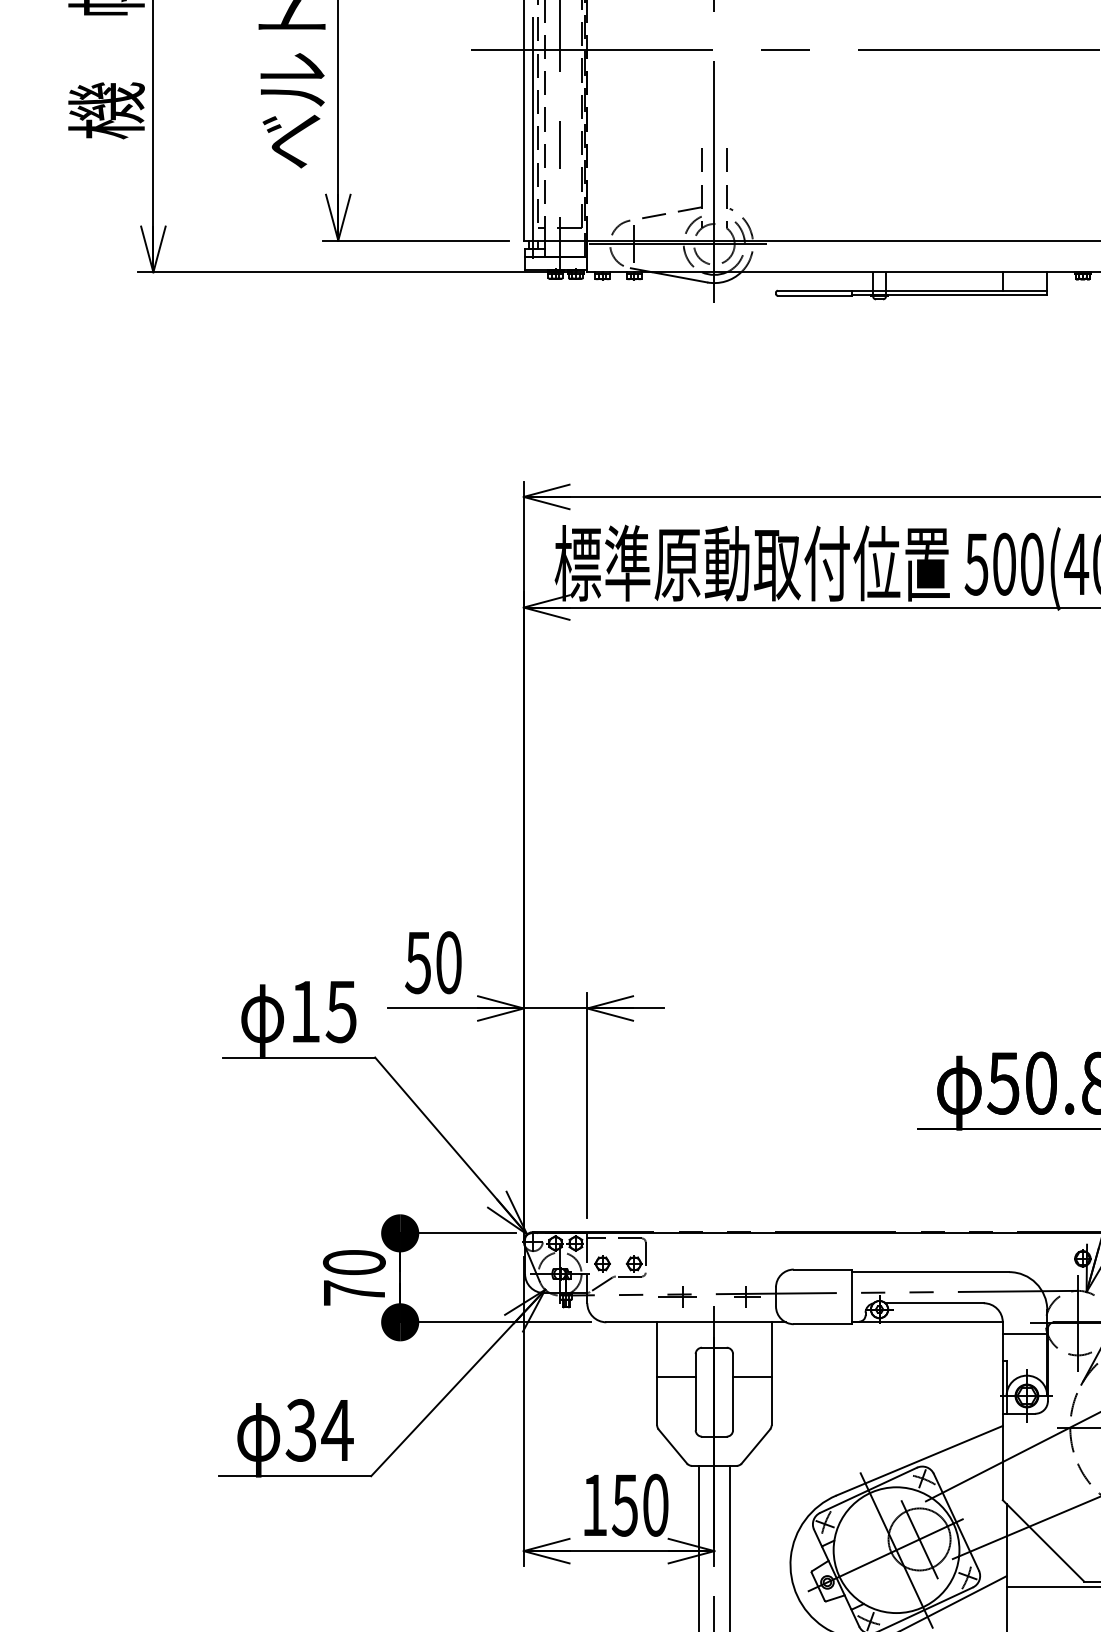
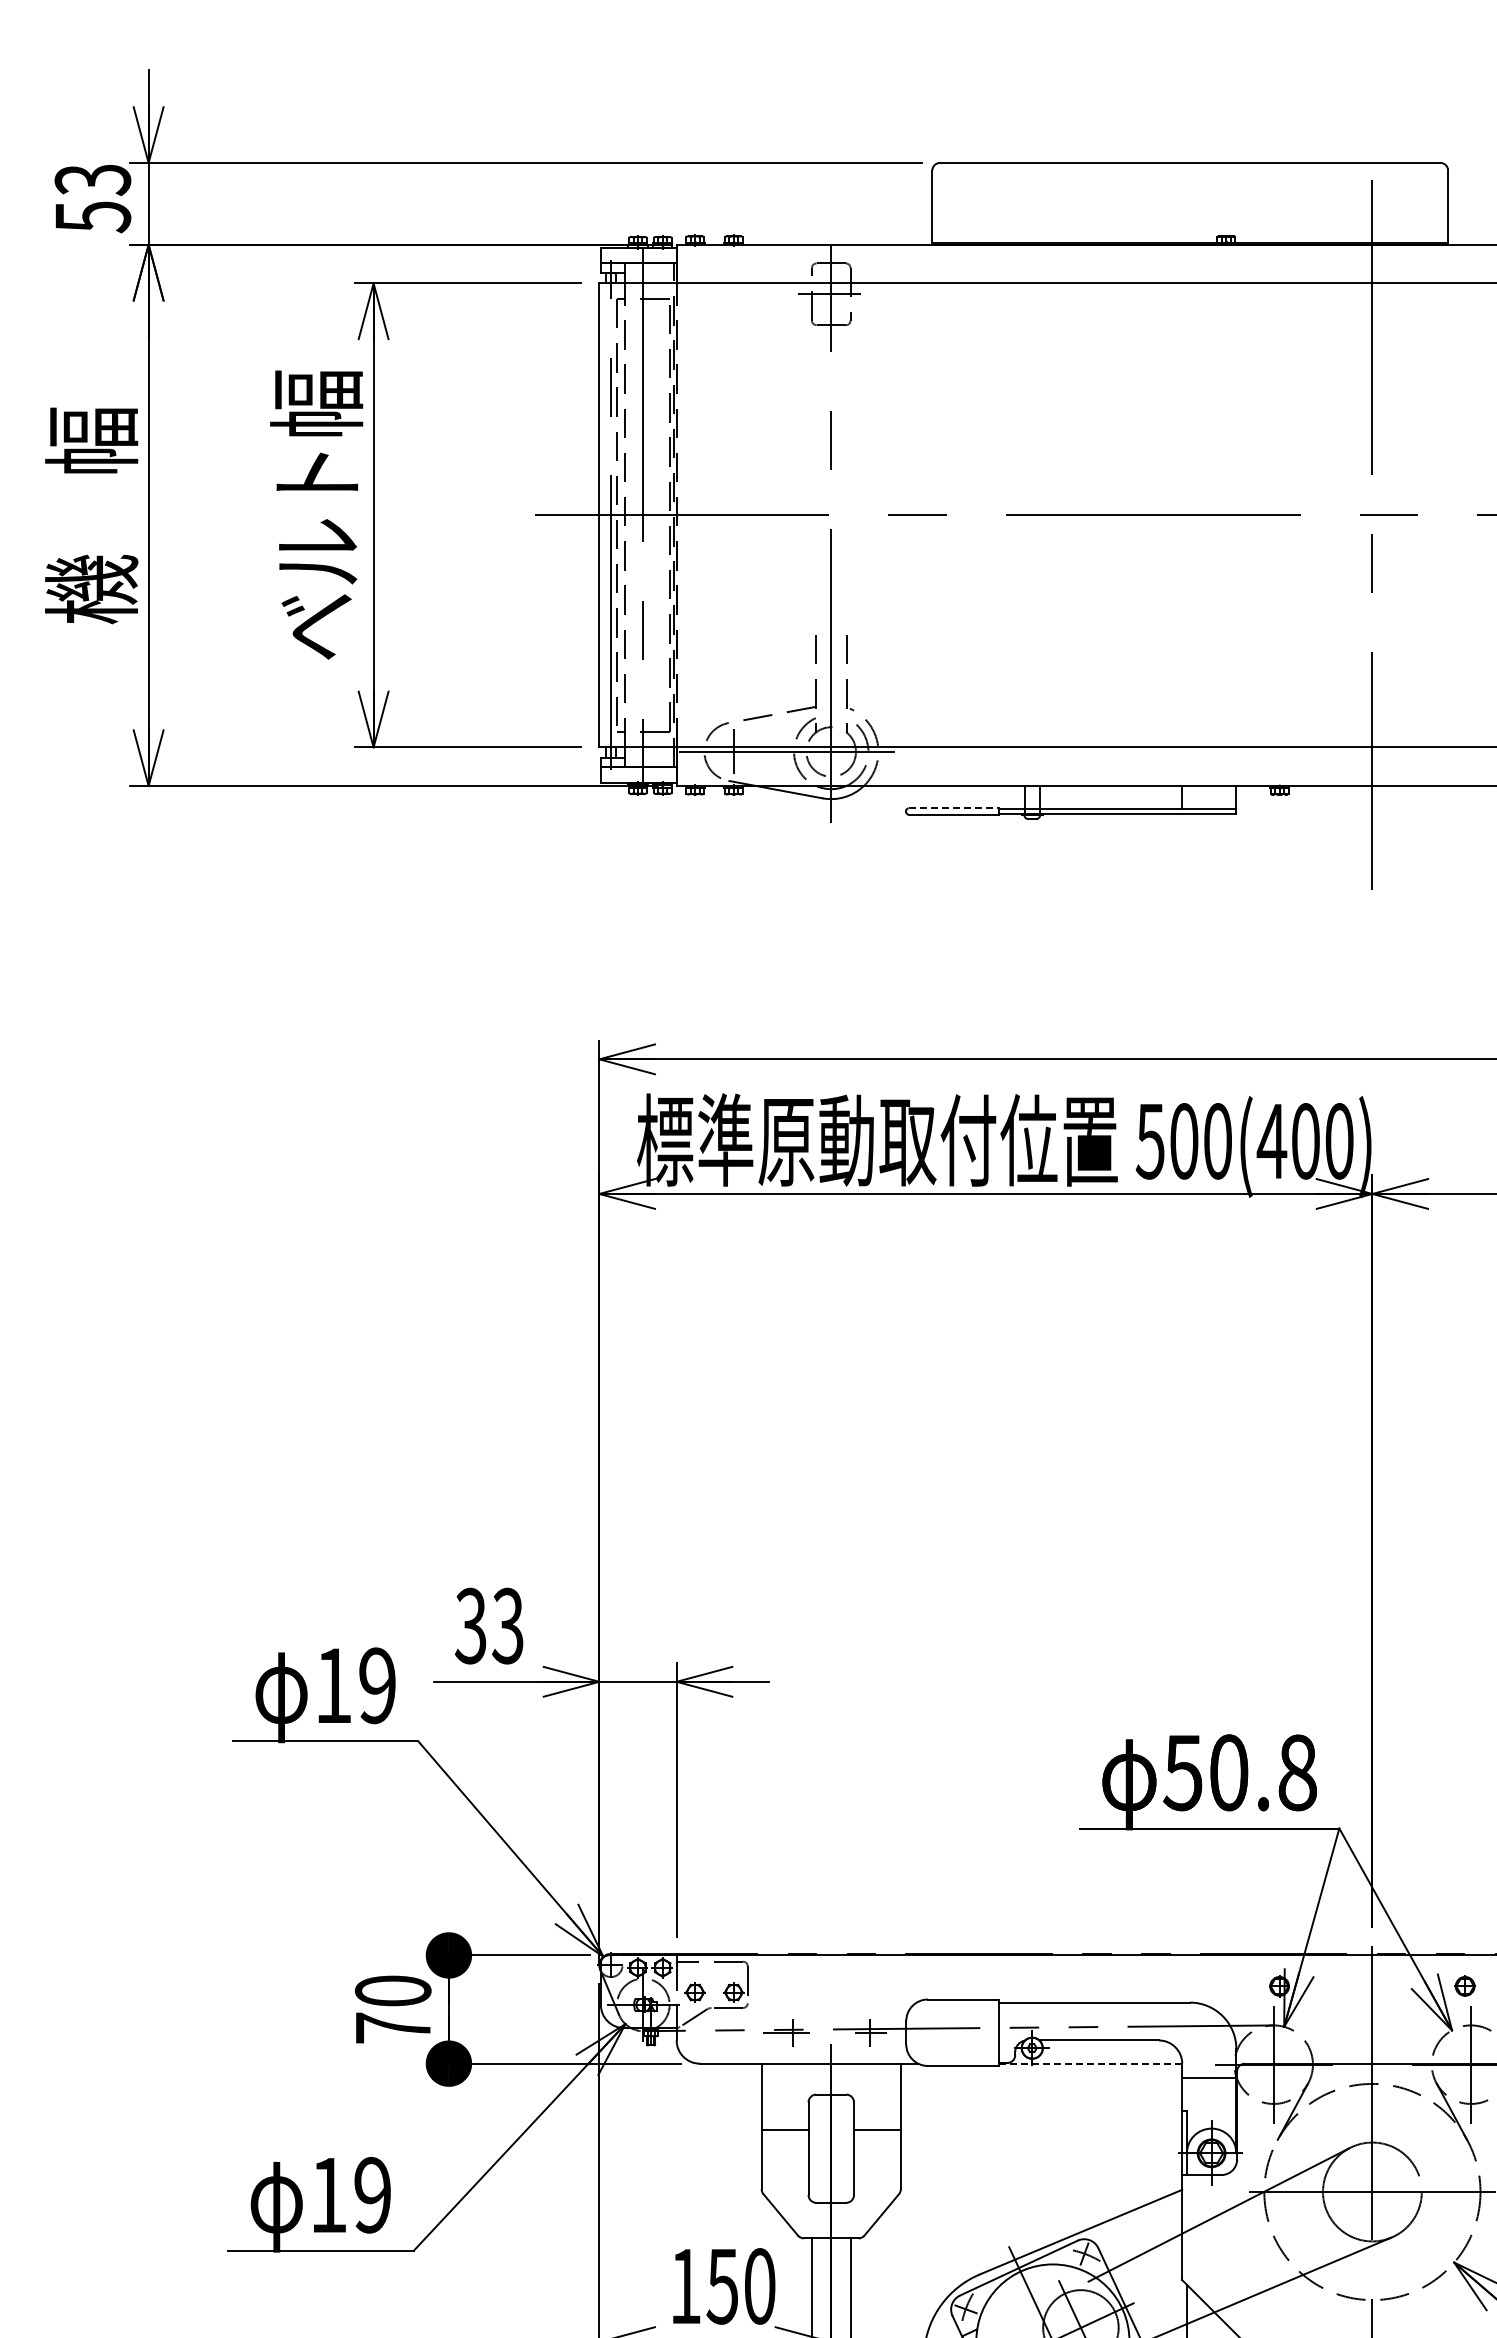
line: (815, 290) -> (954, 808), solid -> dashed
text: (432, 962) -> (488, 1625), 50 -> 33
text: (340, 1011) -> (376, 1685), 15 -> 19
line: (927, 1322) -> (1090, 2063), solid -> dashed
text: (319, 1429) -> (350, 2194), 34 -> 19

